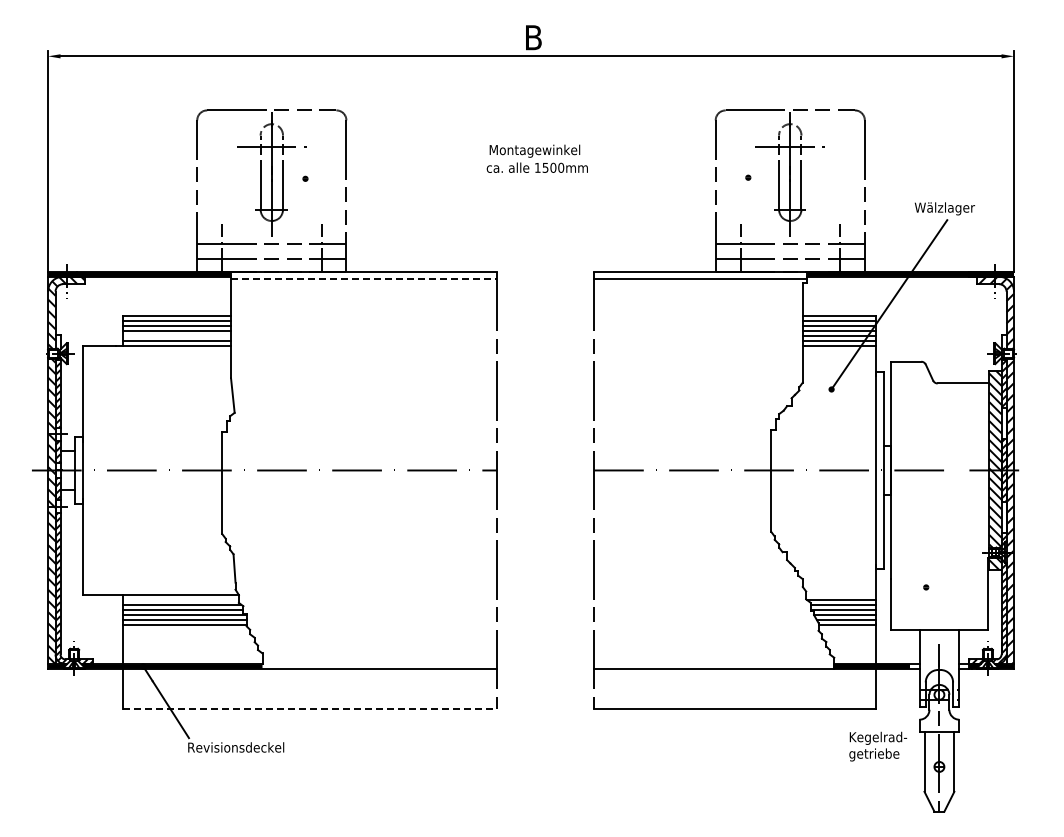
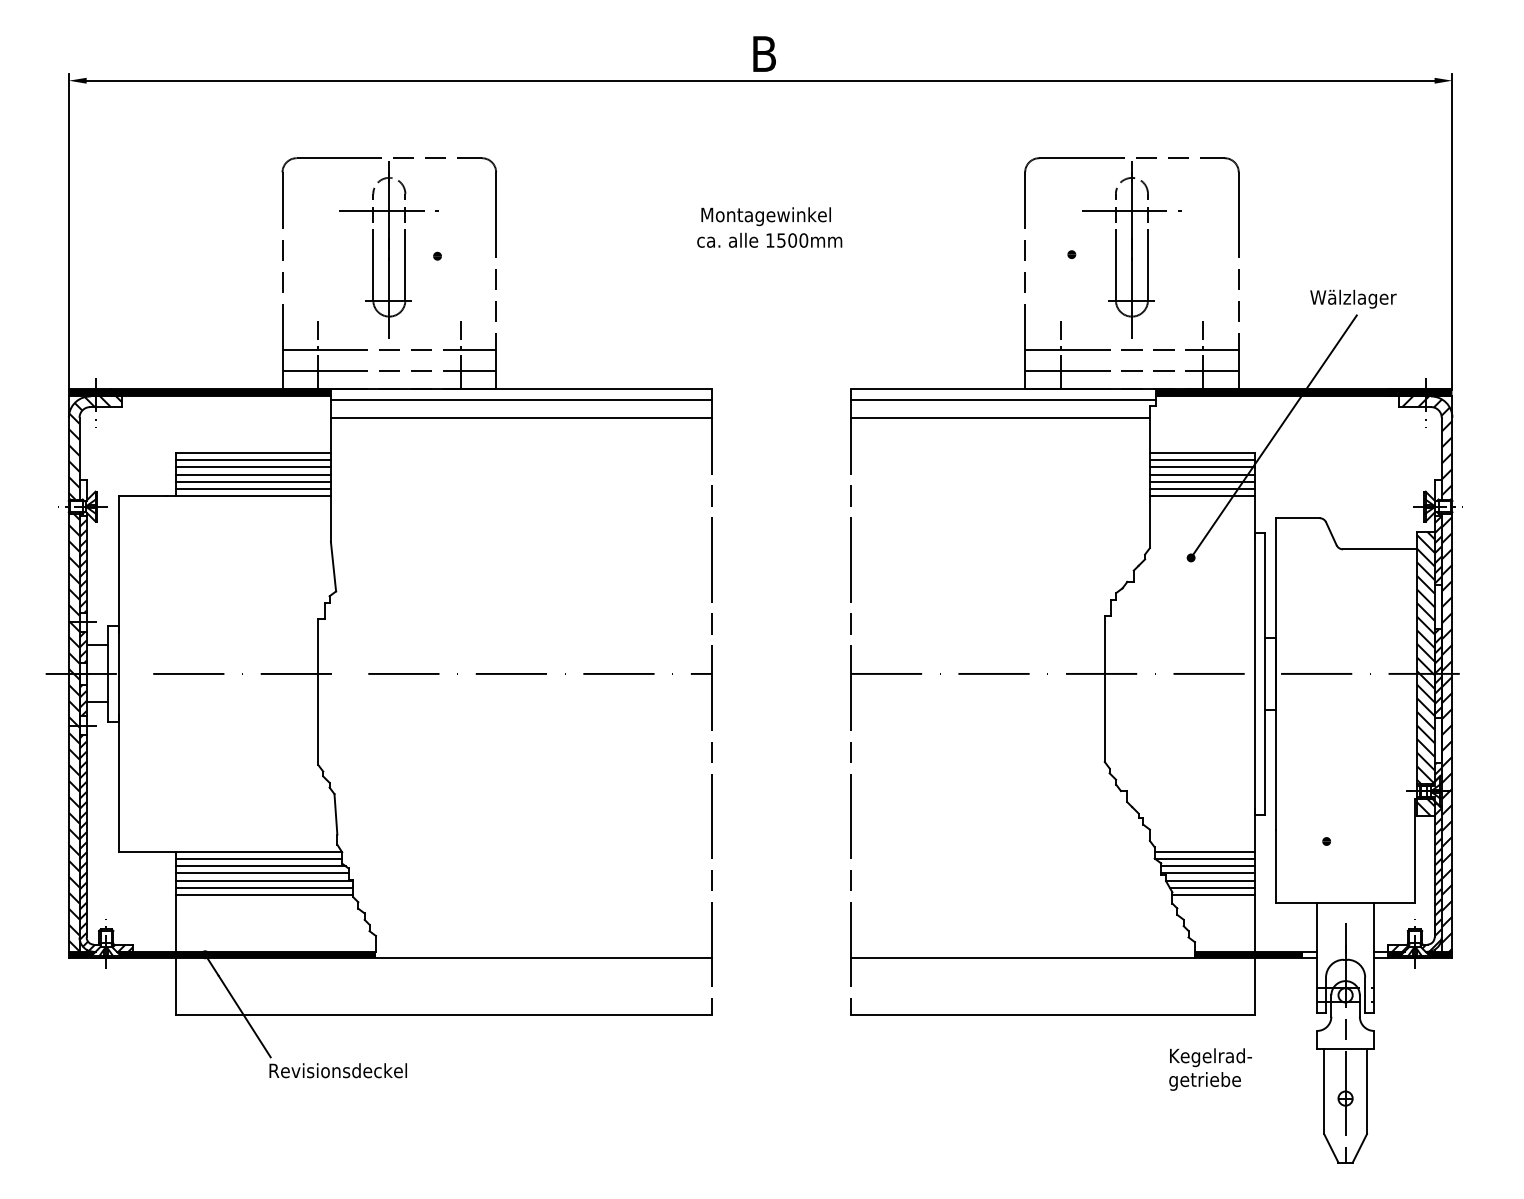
line: (364, 279) -> (522, 400), dashed -> solid
line: (364, 291) -> (522, 417), added
line: (698, 291) -> (1000, 417), added
line: (176, 336) -> (252, 482), added
line: (841, 594) -> (1205, 851), added
line: (180, 599) -> (258, 858), added
line: (310, 708) -> (444, 1014), dashed -> solid
text: (878, 746) -> (1211, 1069), moved

